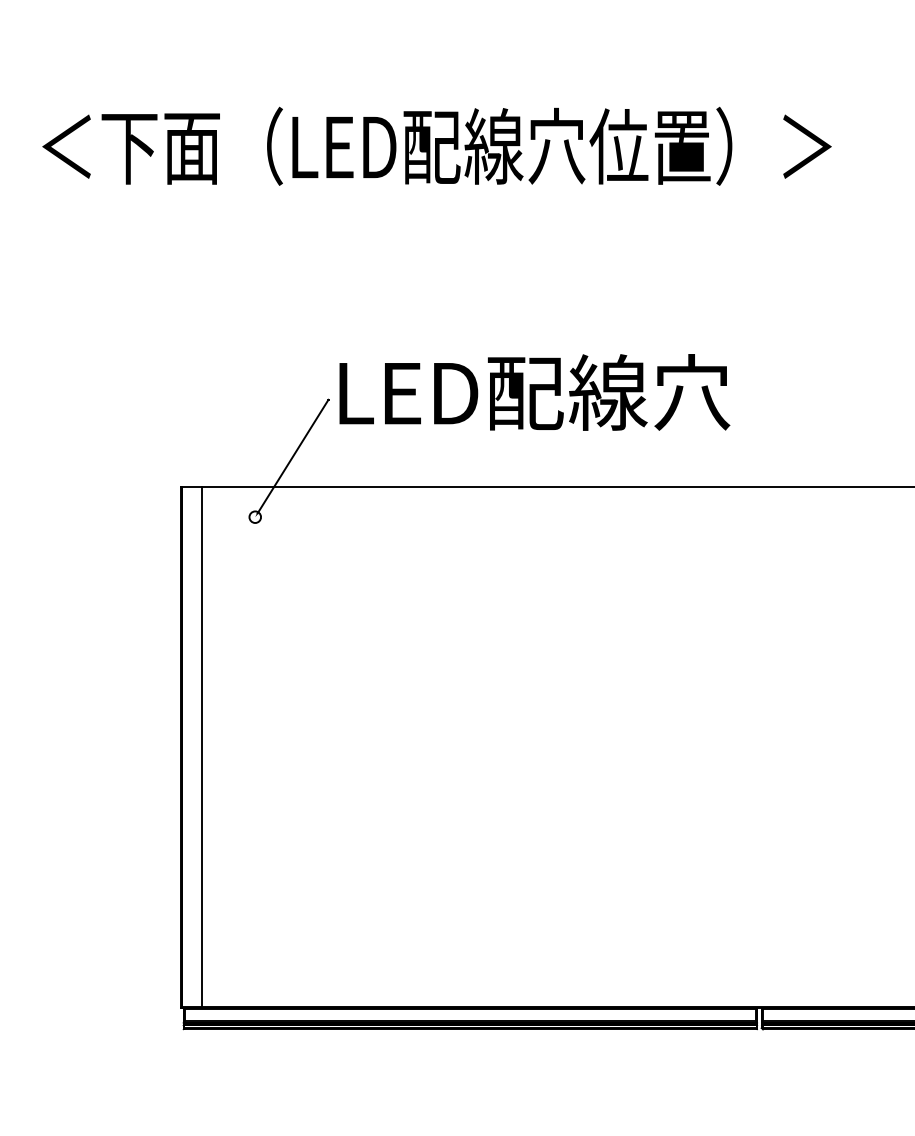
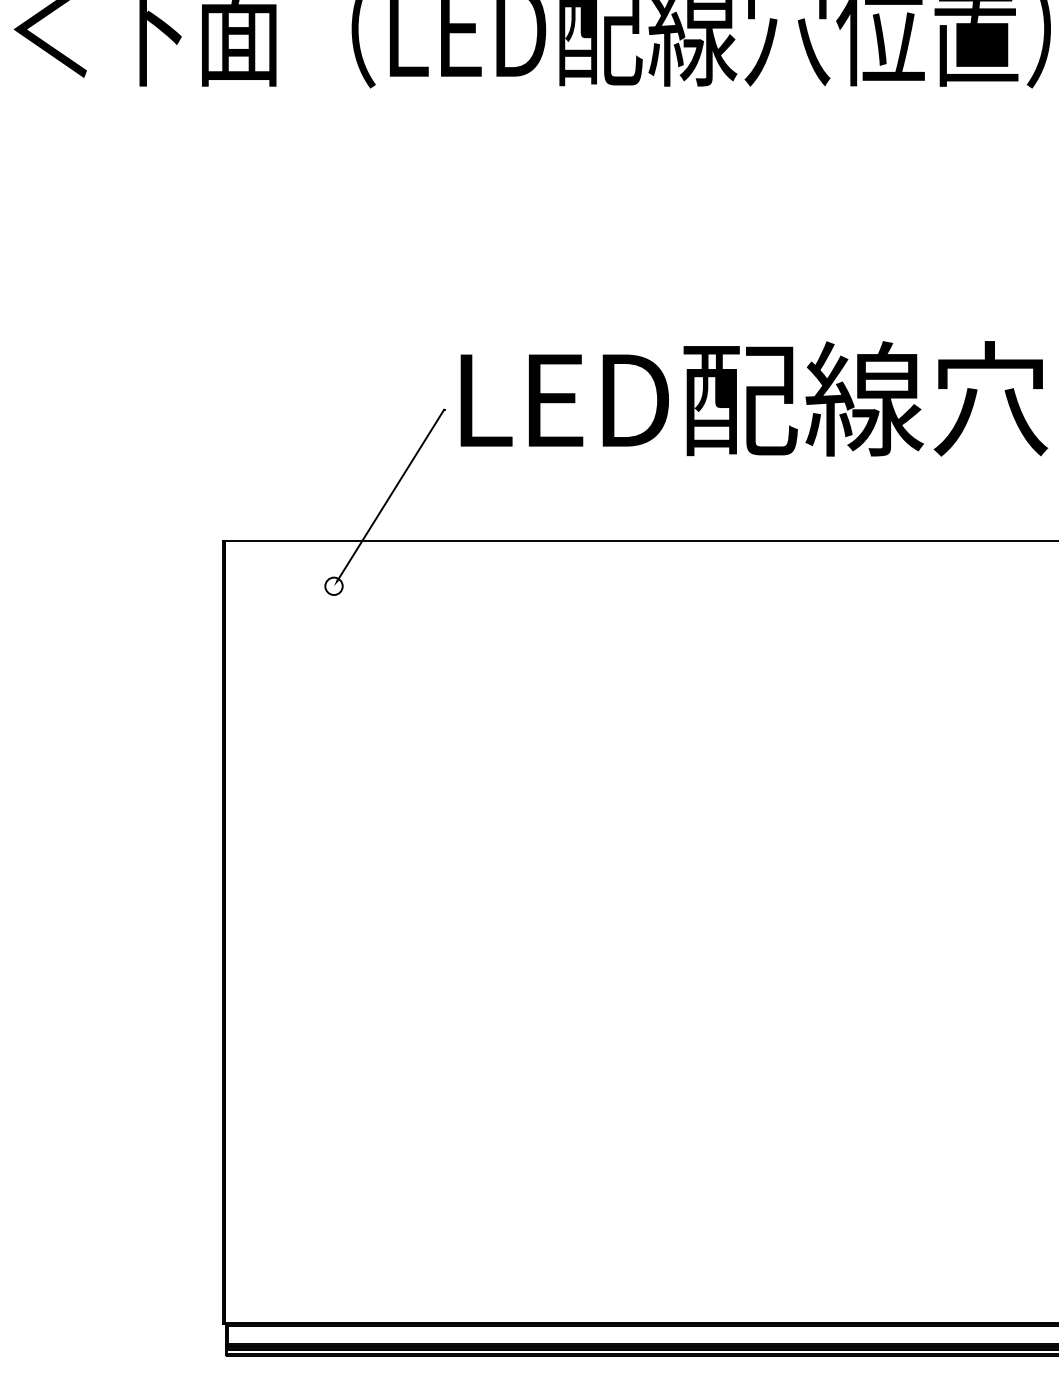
line: (202, 747) -> (254, 932), removed

